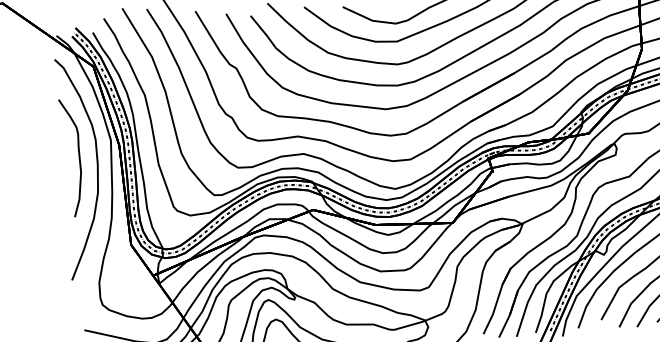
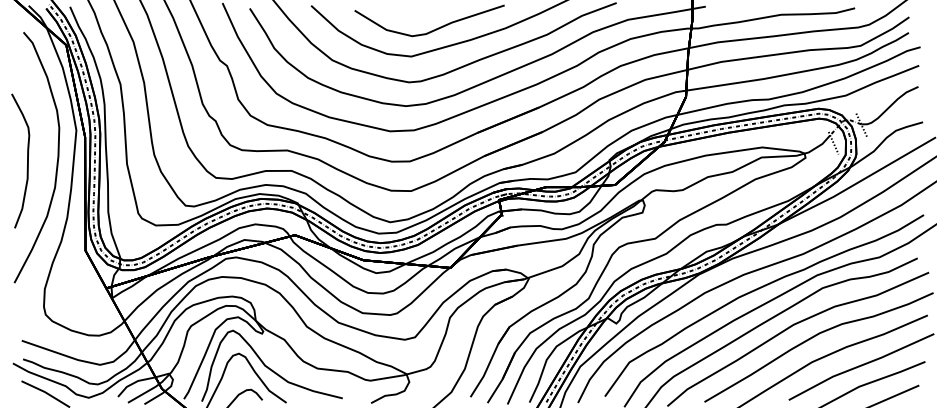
curve: (79, 156) -> (27, 160), moved

